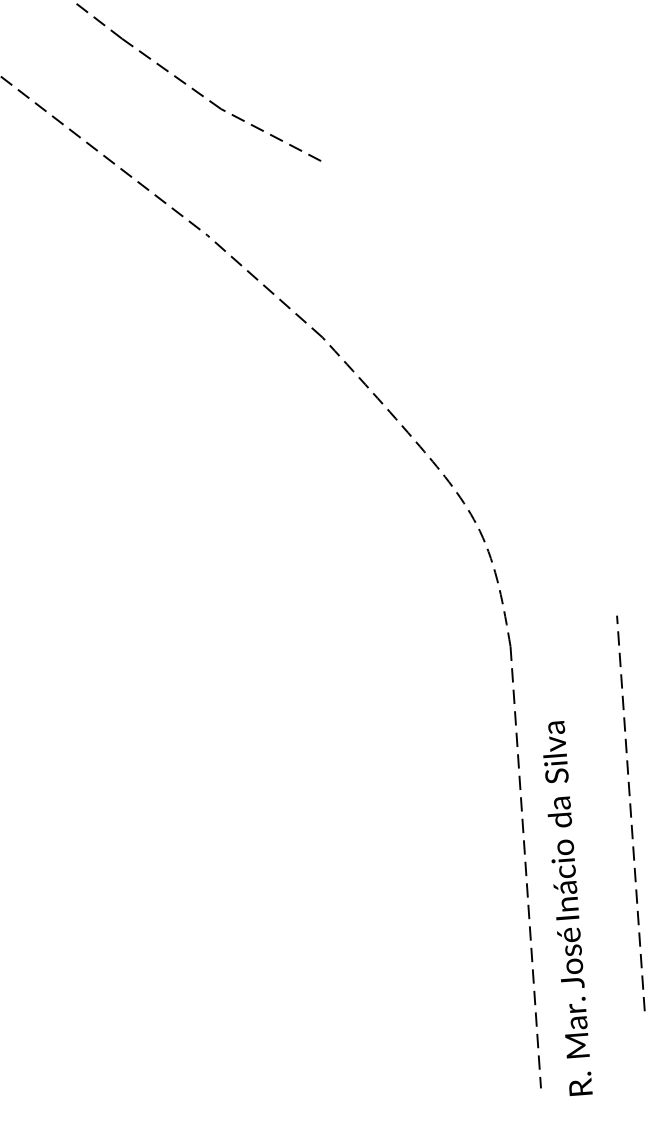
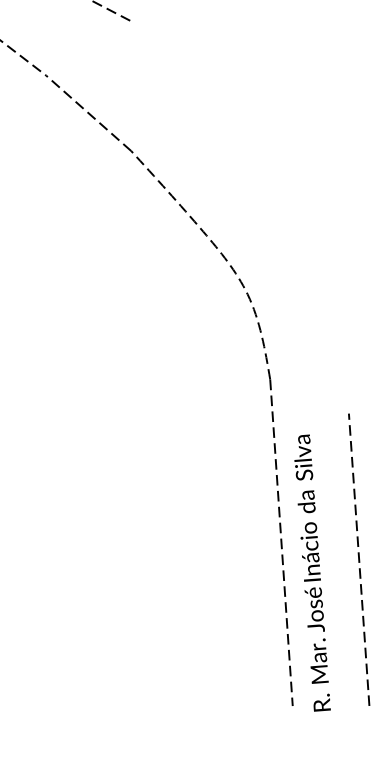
line: (630, 813) -> (358, 559), moved

